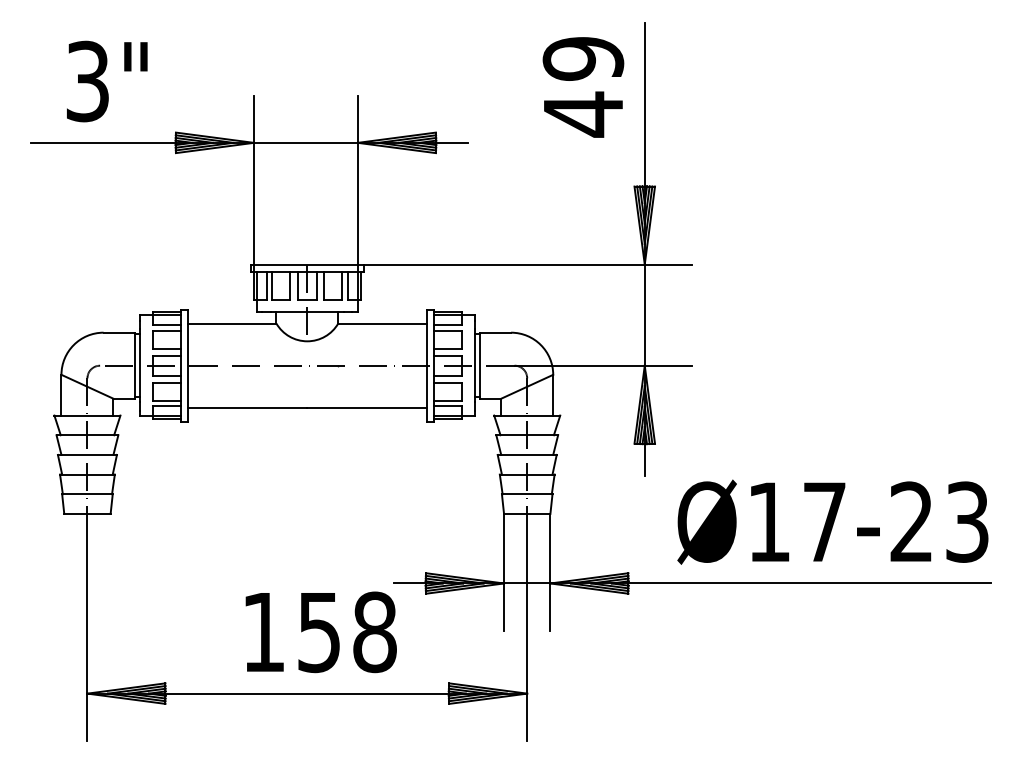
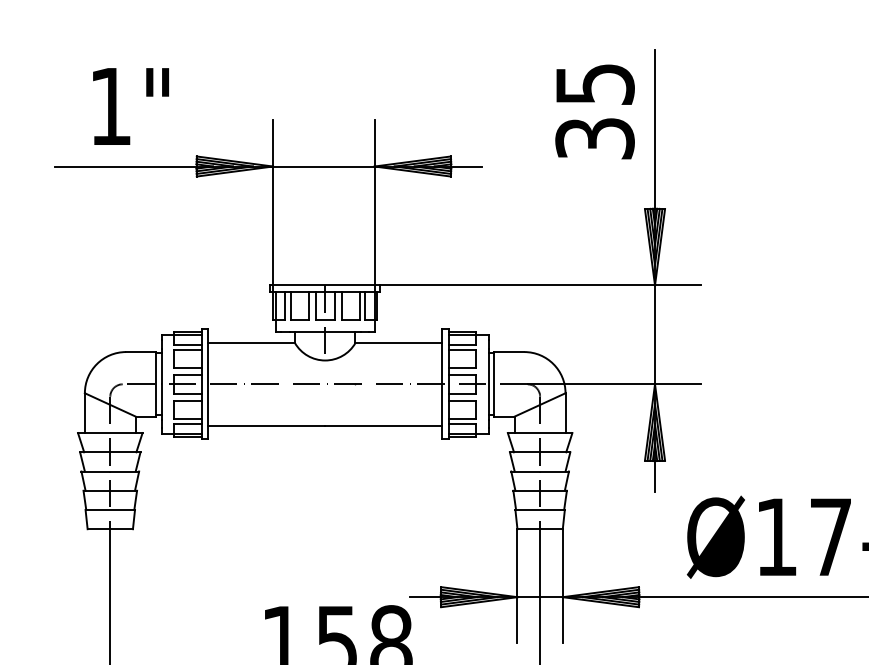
text: (87, 81) -> (110, 106), 3" -> 1"
text: (583, 87) -> (595, 112), 49 -> 35

